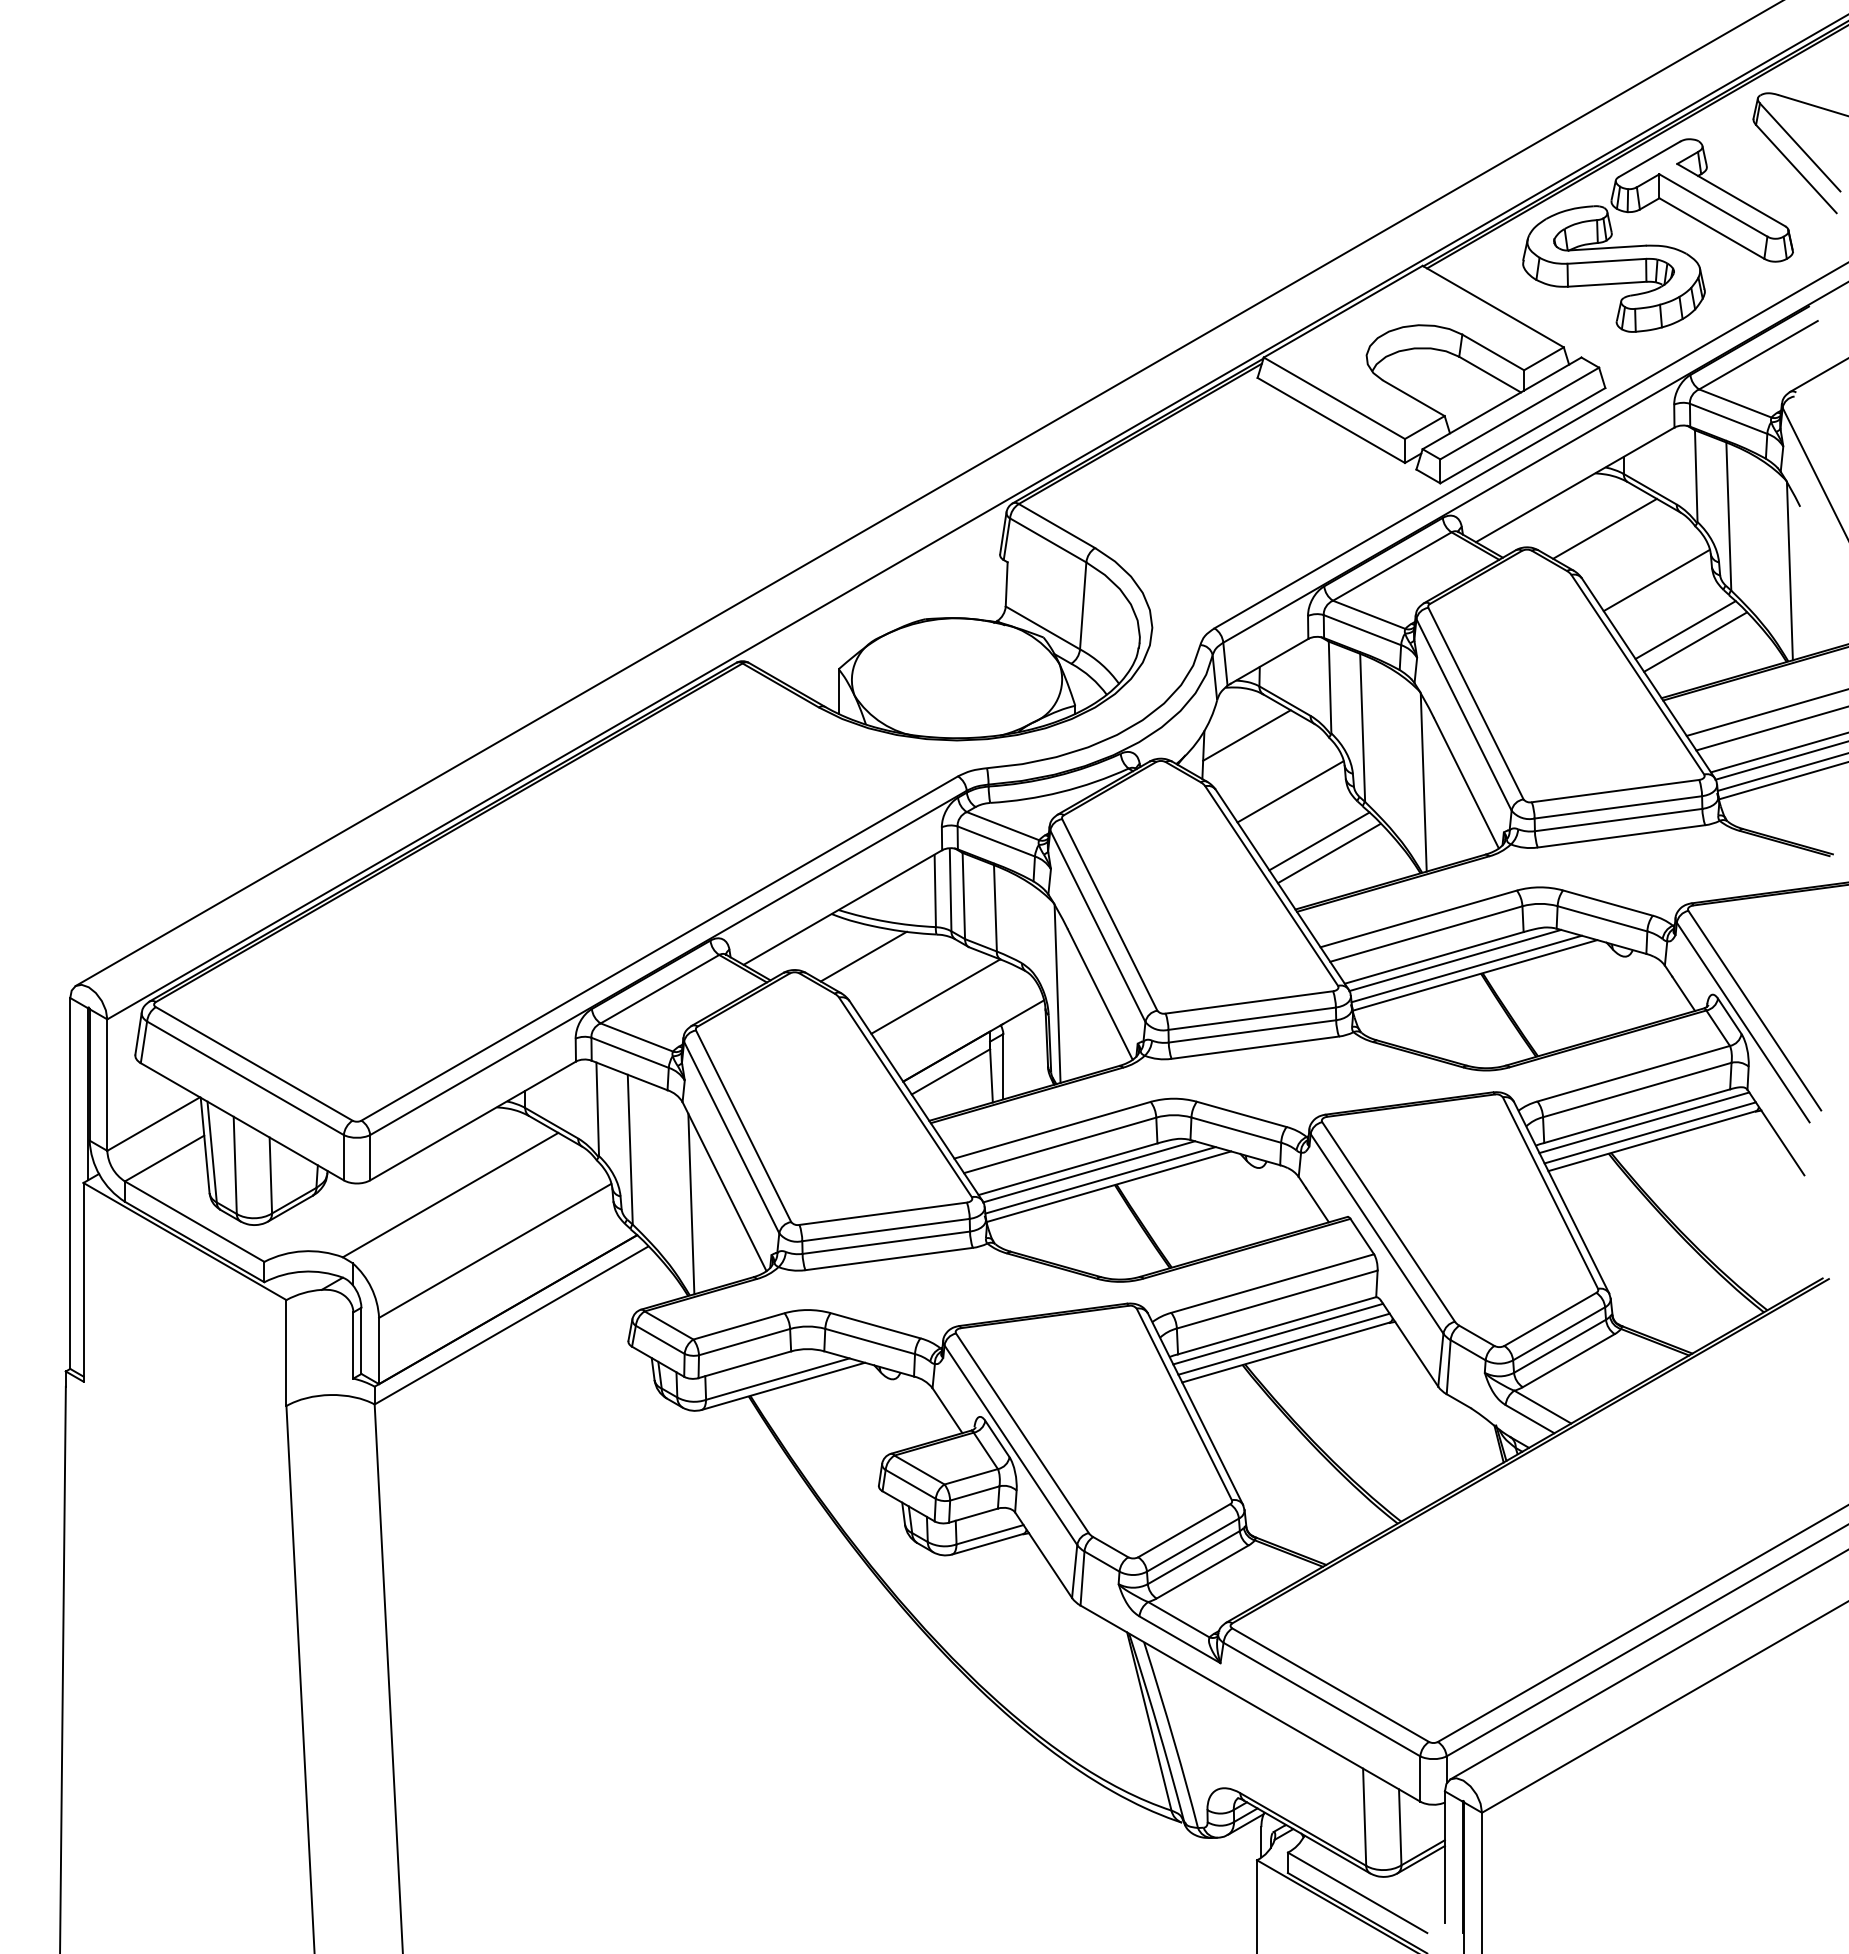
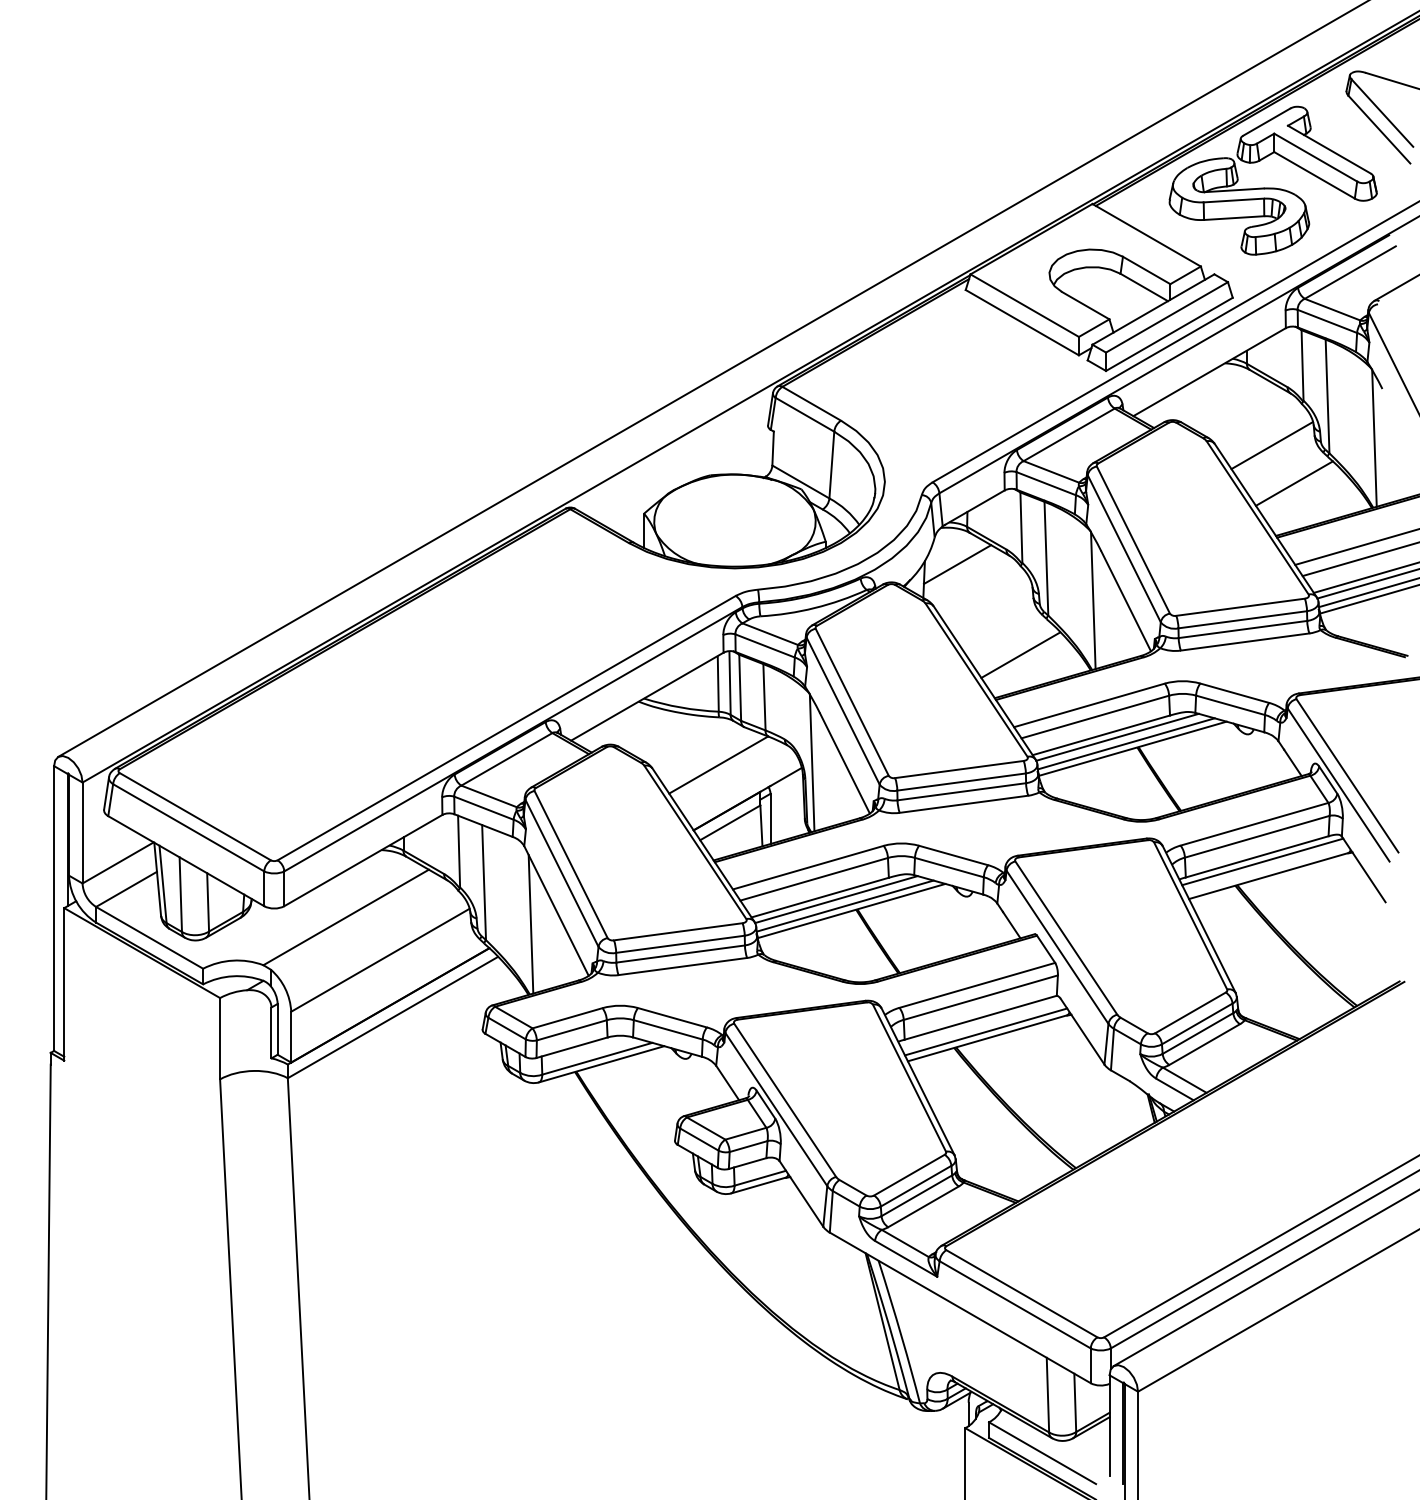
line: (1604, 528) -> (1232, 405), removed
line: (1695, 641) -> (1301, 492), removed
line: (1290, 791) -> (991, 607), removed
line: (1319, 841) -> (1013, 645), removed
line: (863, 956) -> (663, 734), removed
line: (1649, 1132) -> (1266, 869), removed
line: (1278, 1333) -> (981, 1023), removed

